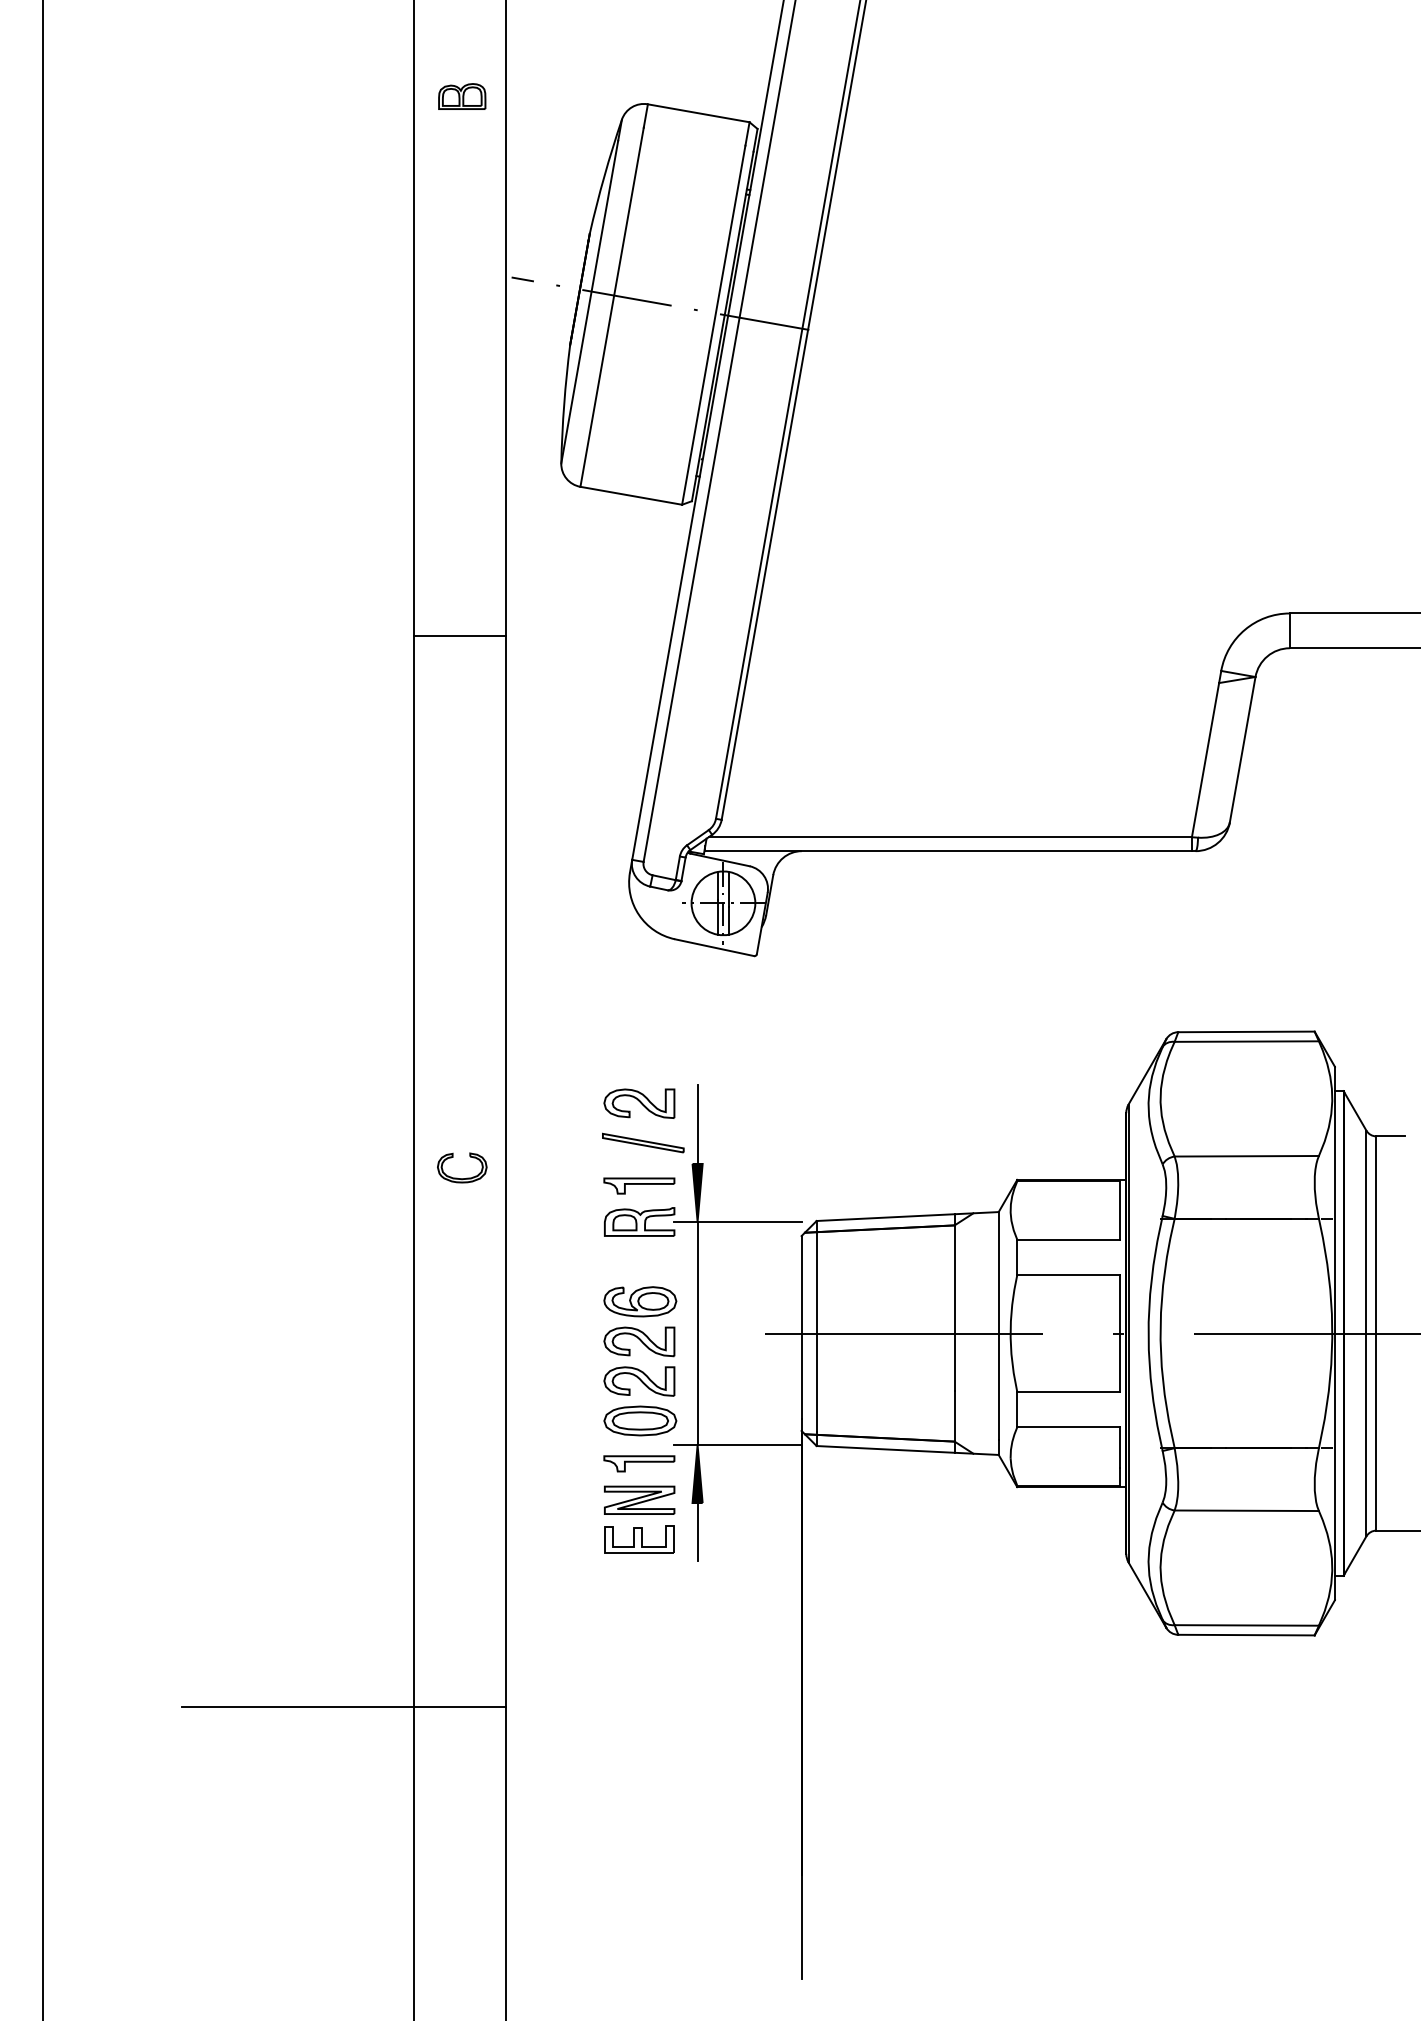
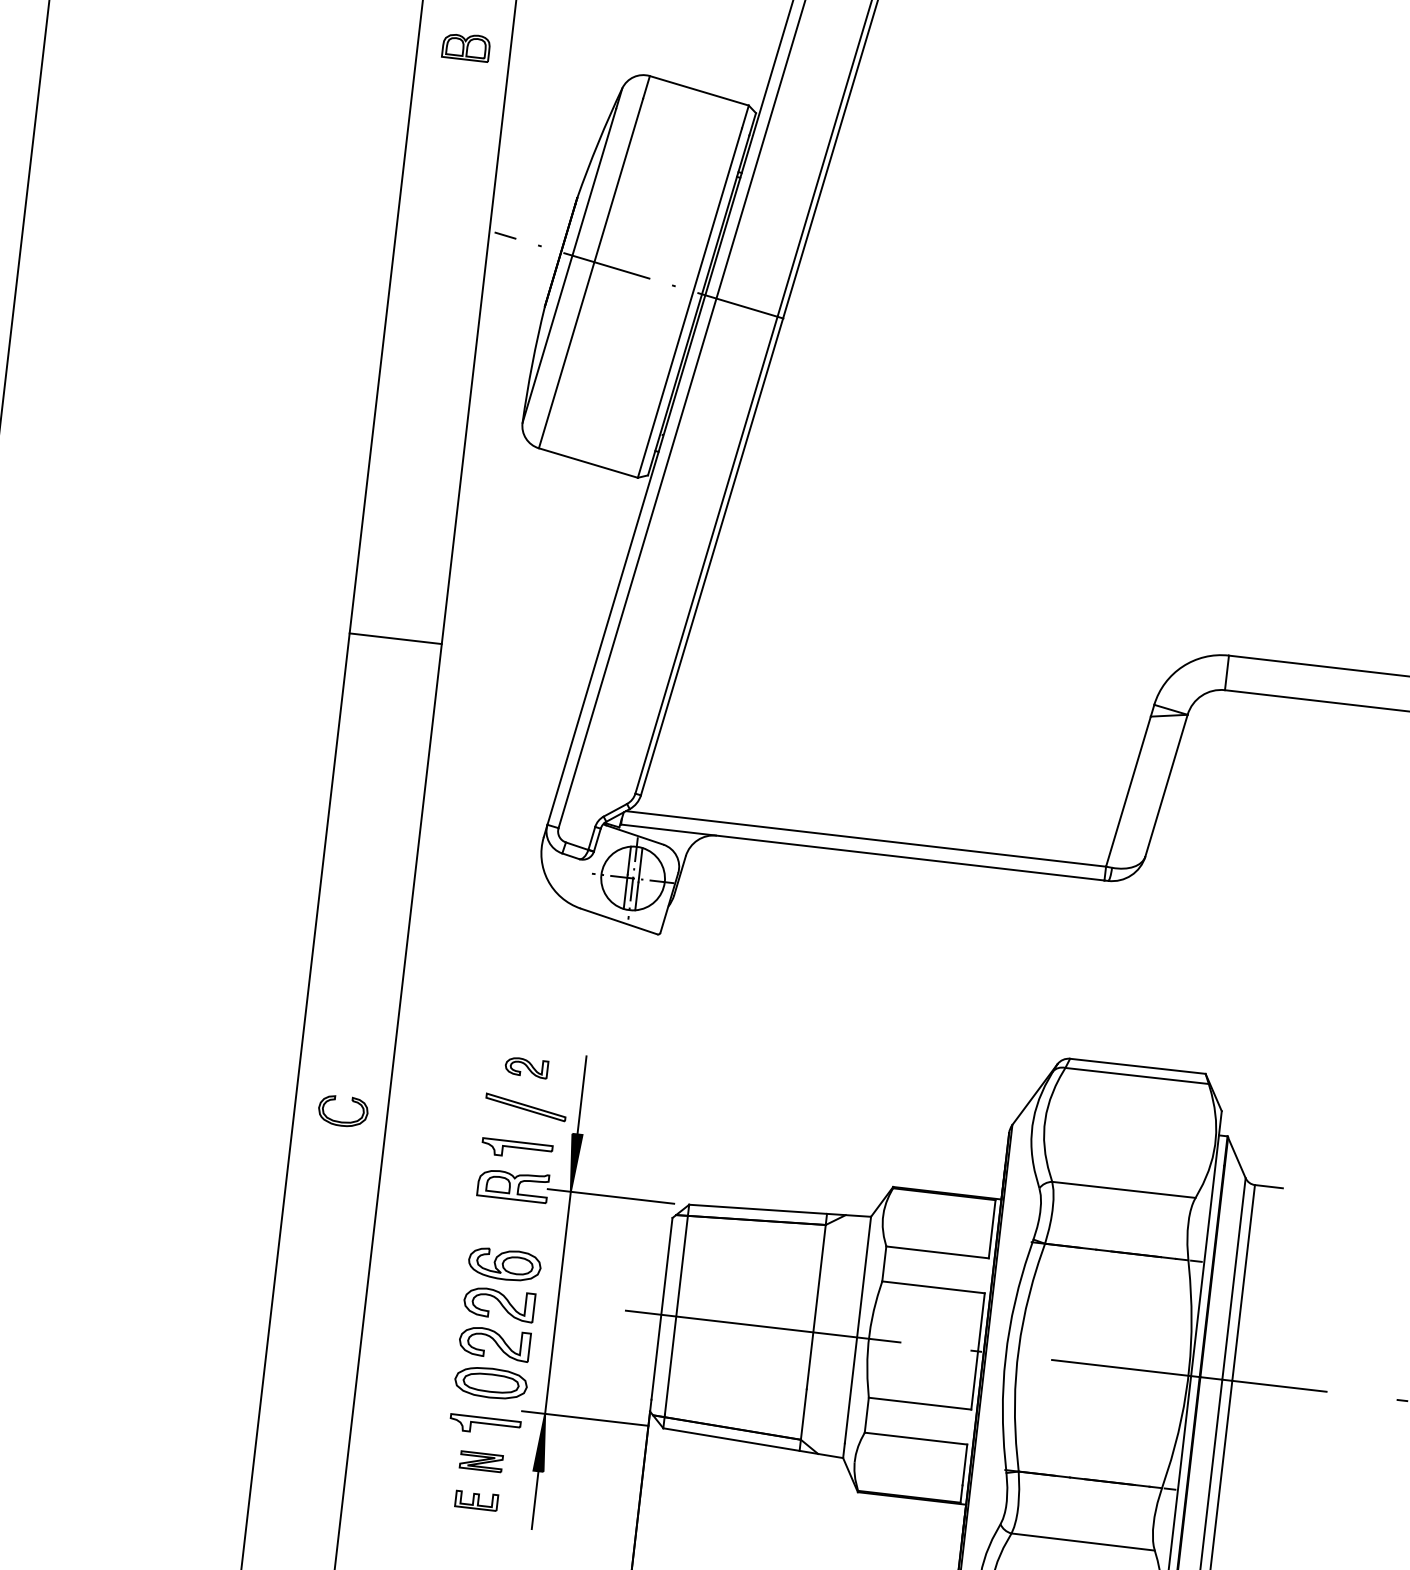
line: (459, 636) -> (395, 638), moved
part: (639, 1103) -> (526, 1067), size x0.6
part: (639, 1499) -> (481, 1461), size x0.6
part: (639, 1539) -> (476, 1500), size x0.6

